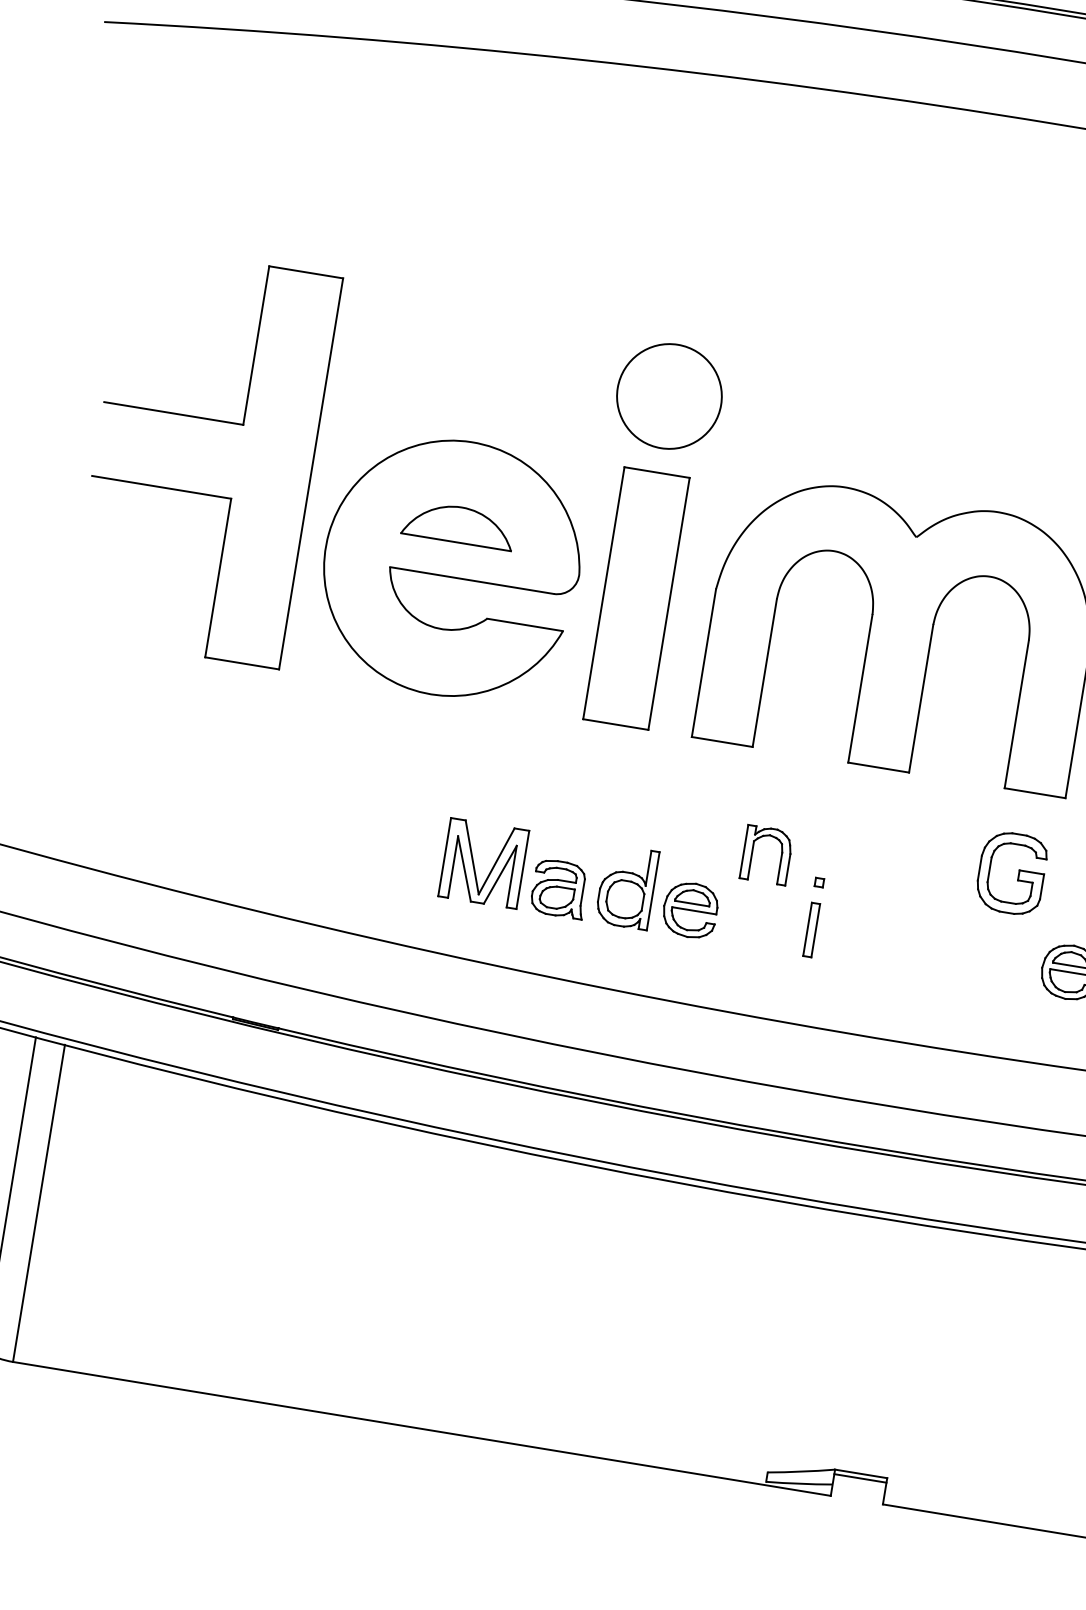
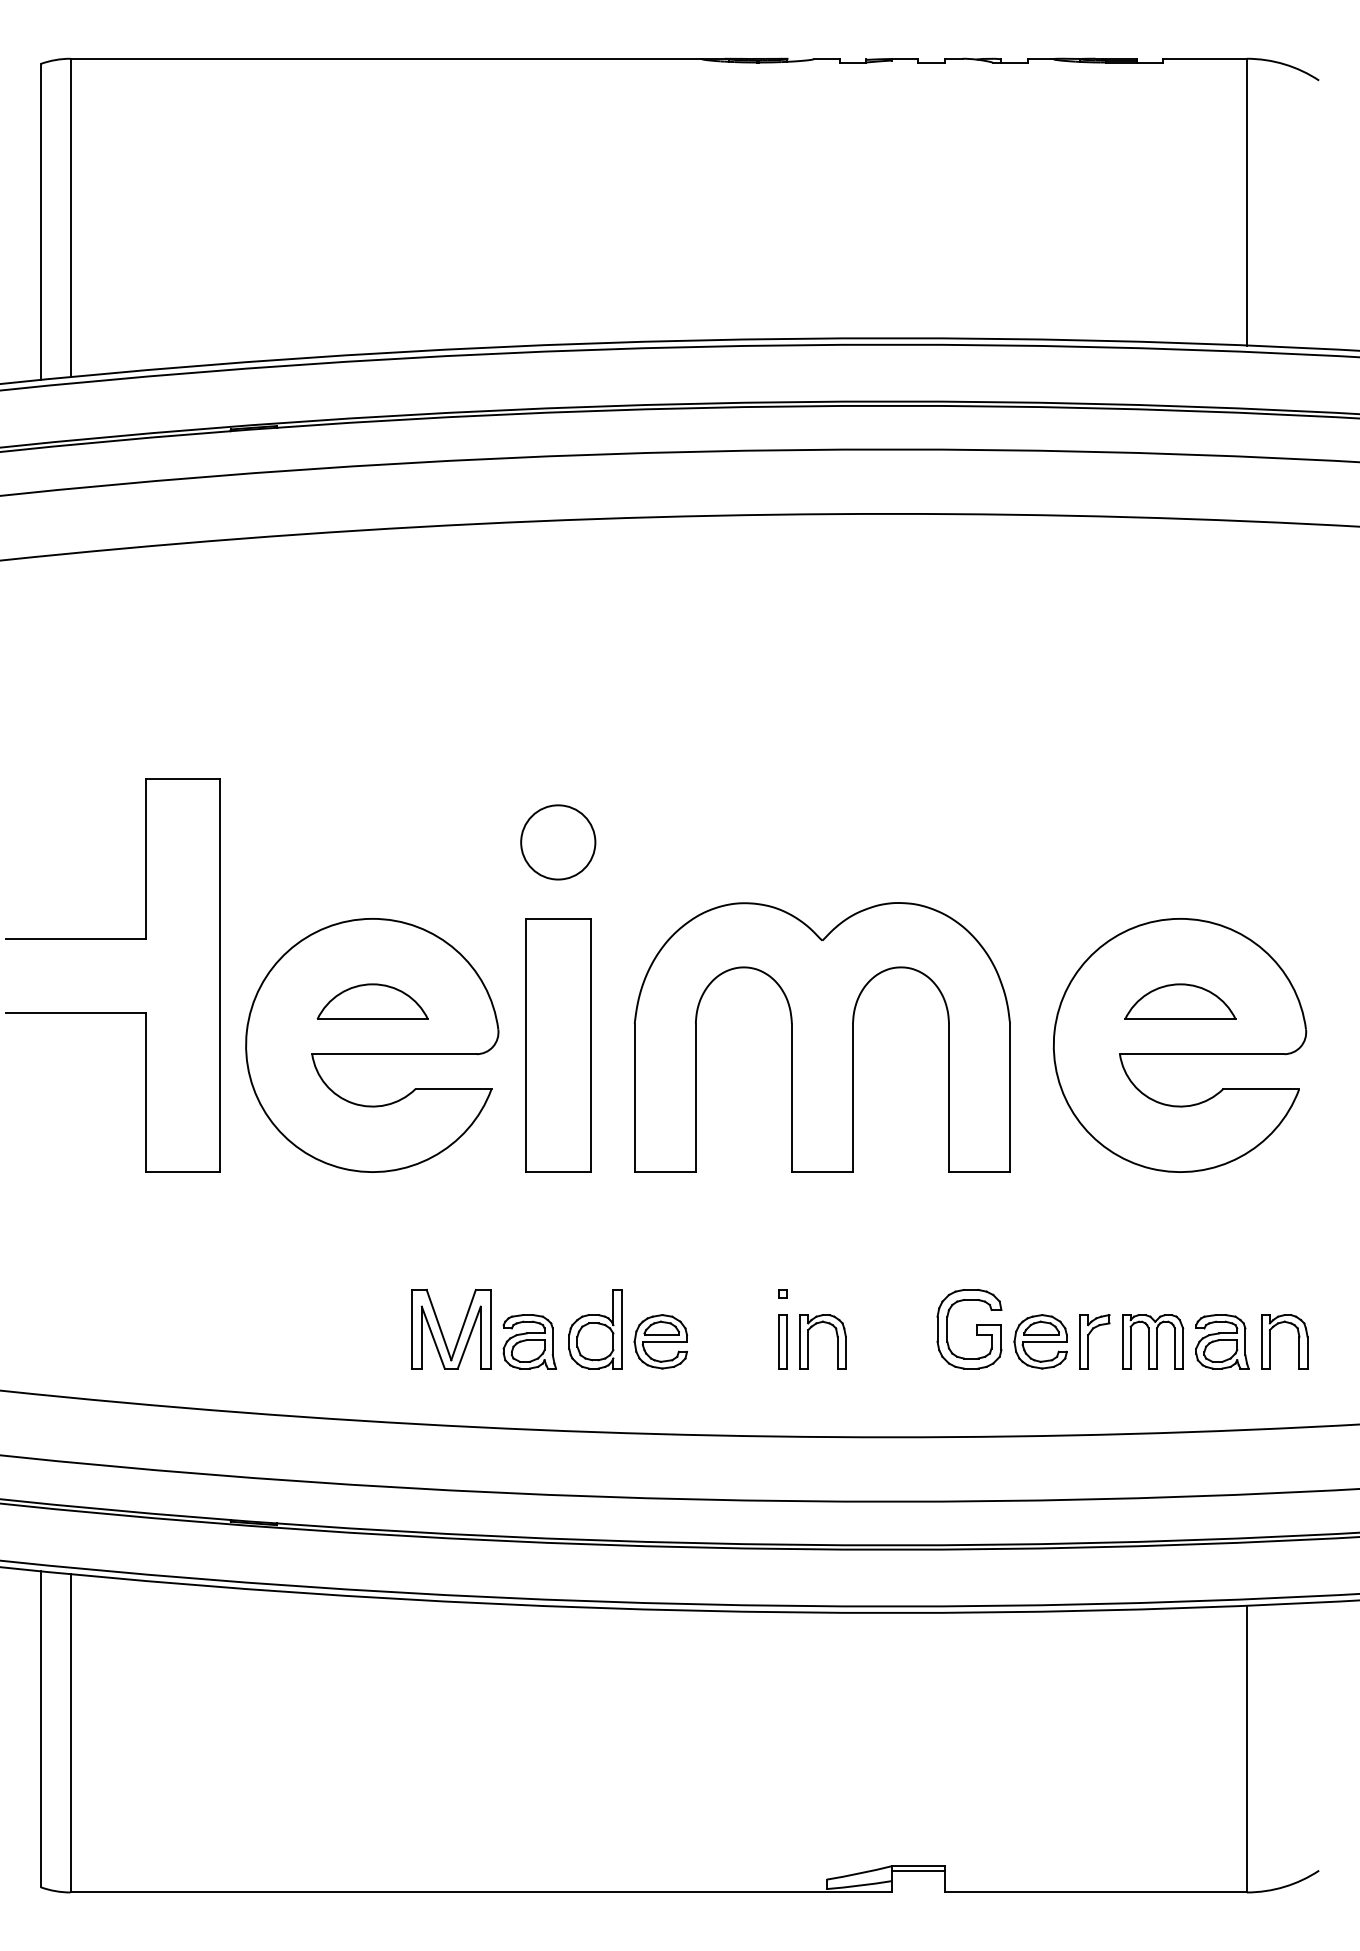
circle: (669, 396) -> (558, 842), size x0.71
part: (752, 852) -> (808, 1341), moved
part: (1018, 874) -> (976, 1329), moved

